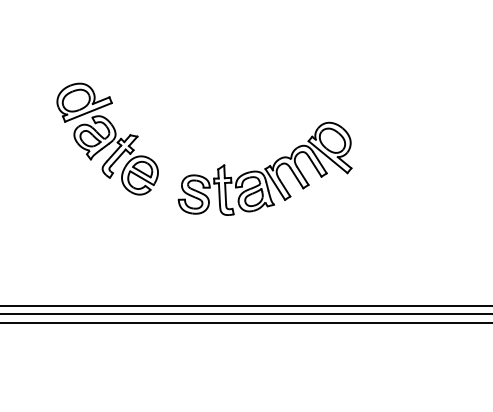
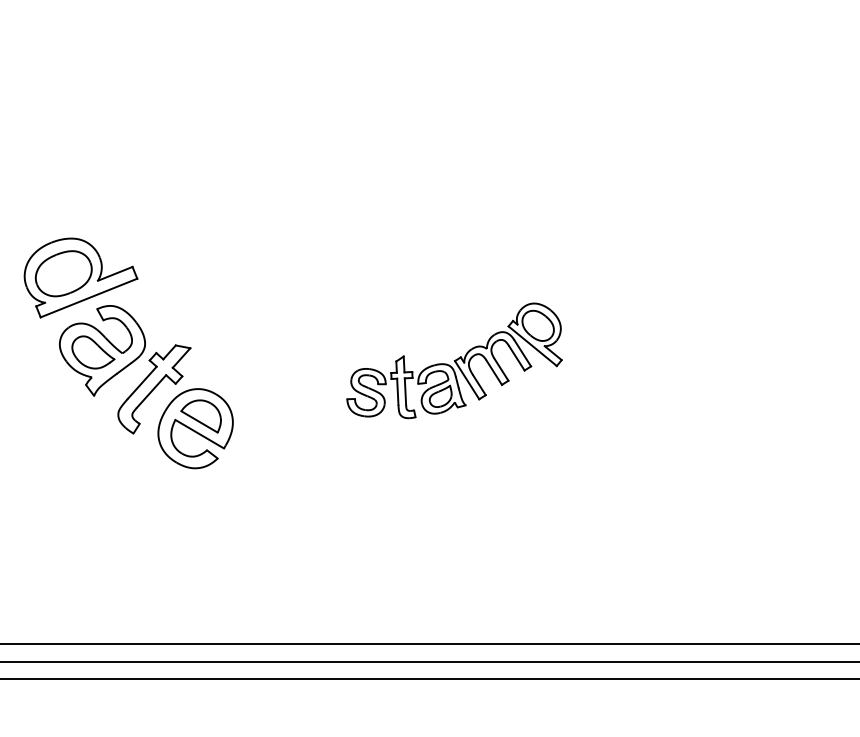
part: (107, 138) -> (128, 352), moved
part: (264, 168) -> (453, 360), size x0.6

